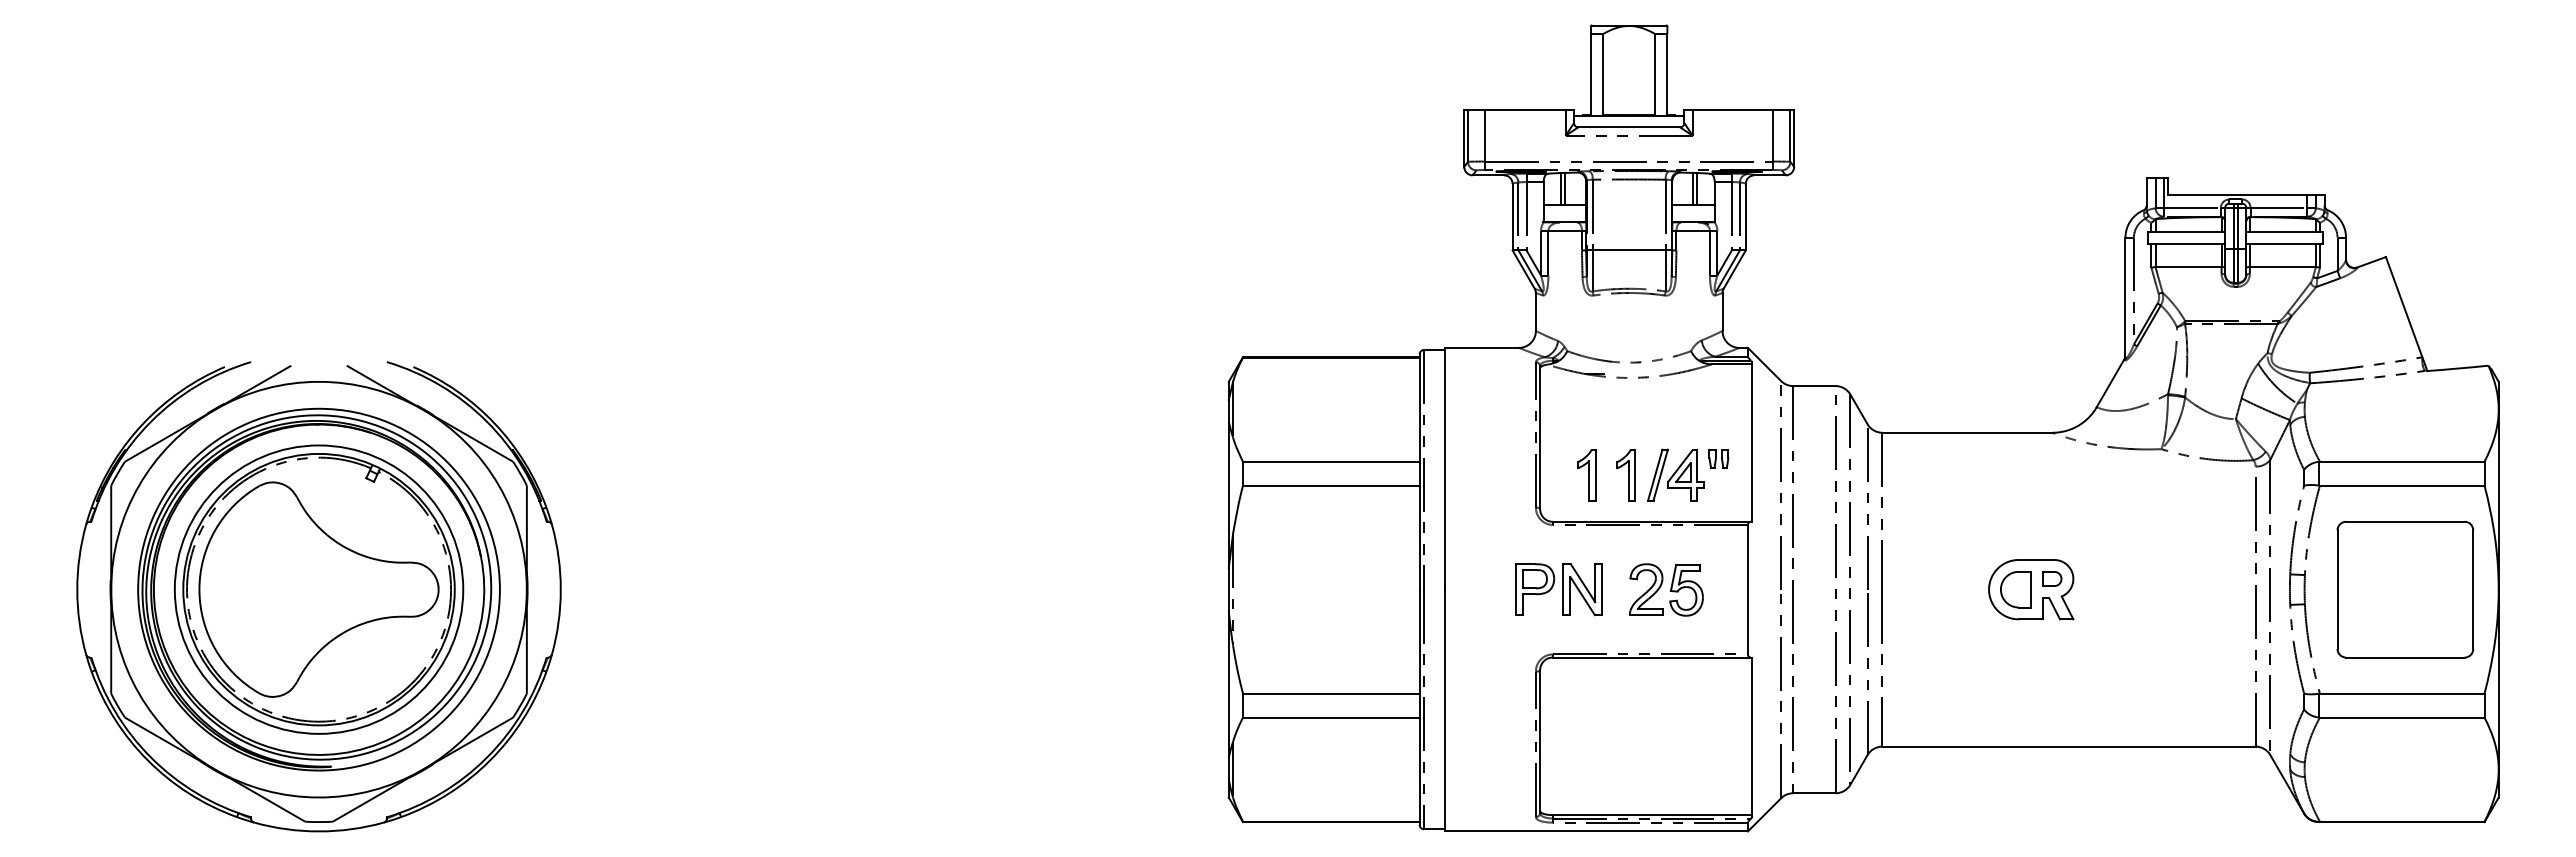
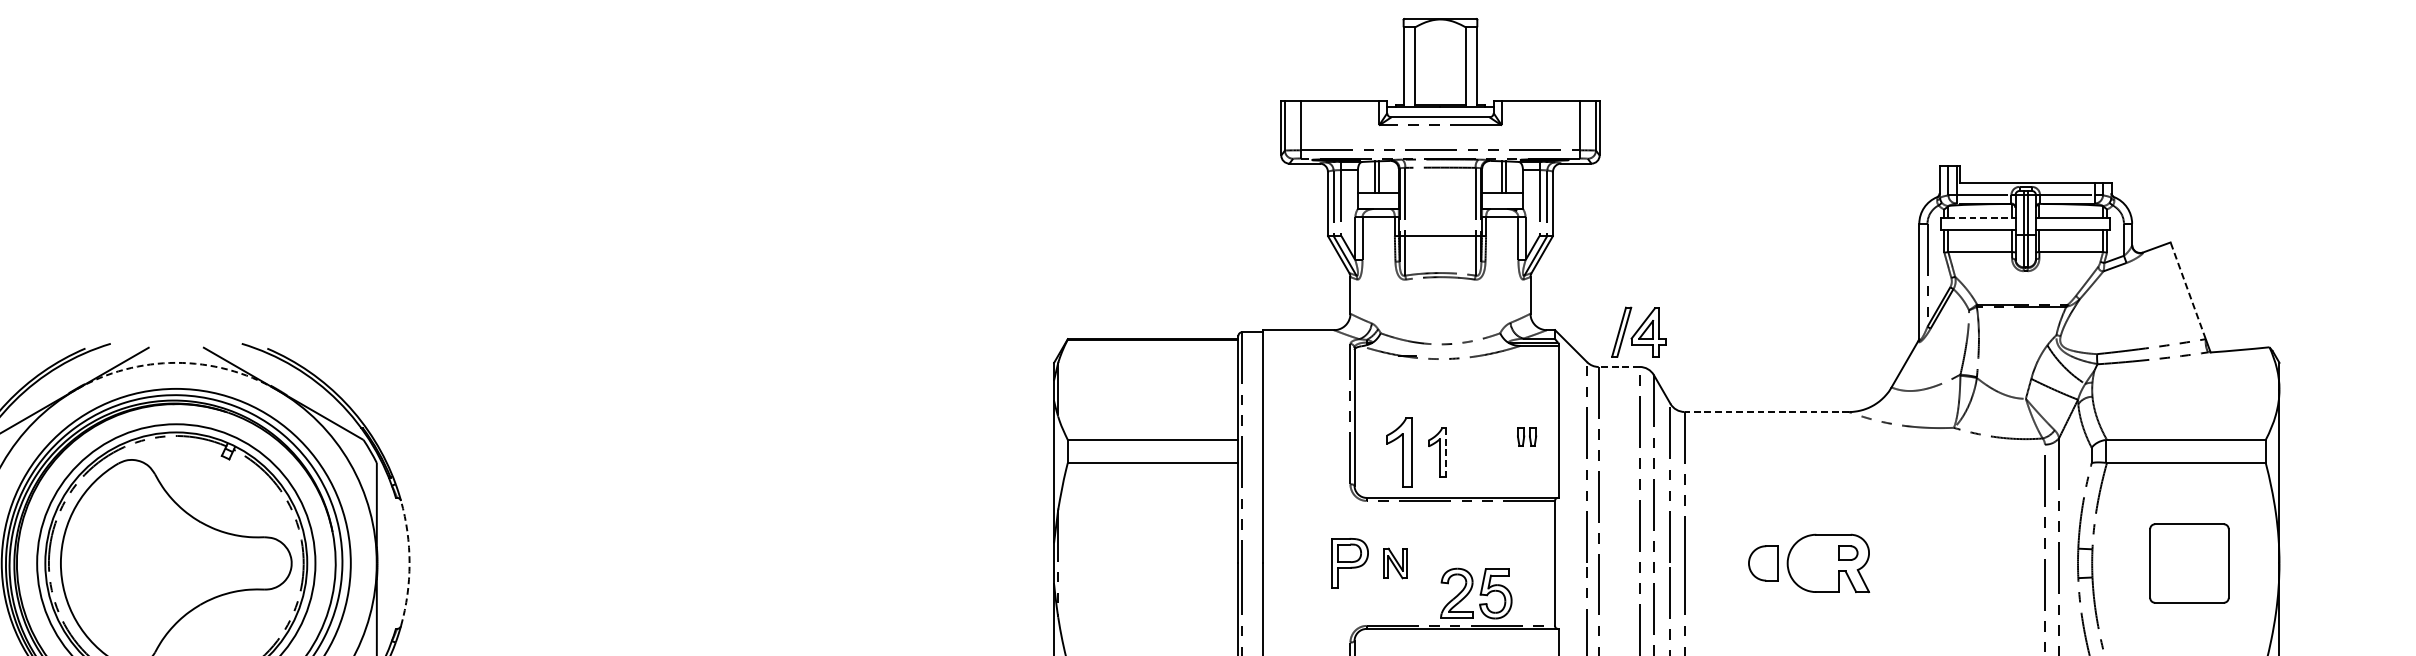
line: (2189, 231) -> (1981, 217), solid -> dashed
line: (2403, 306) -> (2187, 290), solid -> dashed
arc: (319, 381) -> (176, 362), solid -> dashed
line: (1813, 386) -> (1618, 367), solid -> dashed
line: (1967, 432) -> (1766, 411), solid -> dashed
line: (1635, 474) -> (1446, 452), solid -> dashed
part: (1675, 474) -> (1638, 331), moved
part: (1586, 475) -> (1399, 453), size x1.4
arc: (560, 589) -> (409, 563), solid -> dashed
part: (1582, 589) -> (1395, 563), size x0.6
part: (1666, 589) -> (1476, 593), moved
part: (2015, 589) -> (1763, 563), moved
part: (2405, 589) -> (2189, 563), size x0.6

